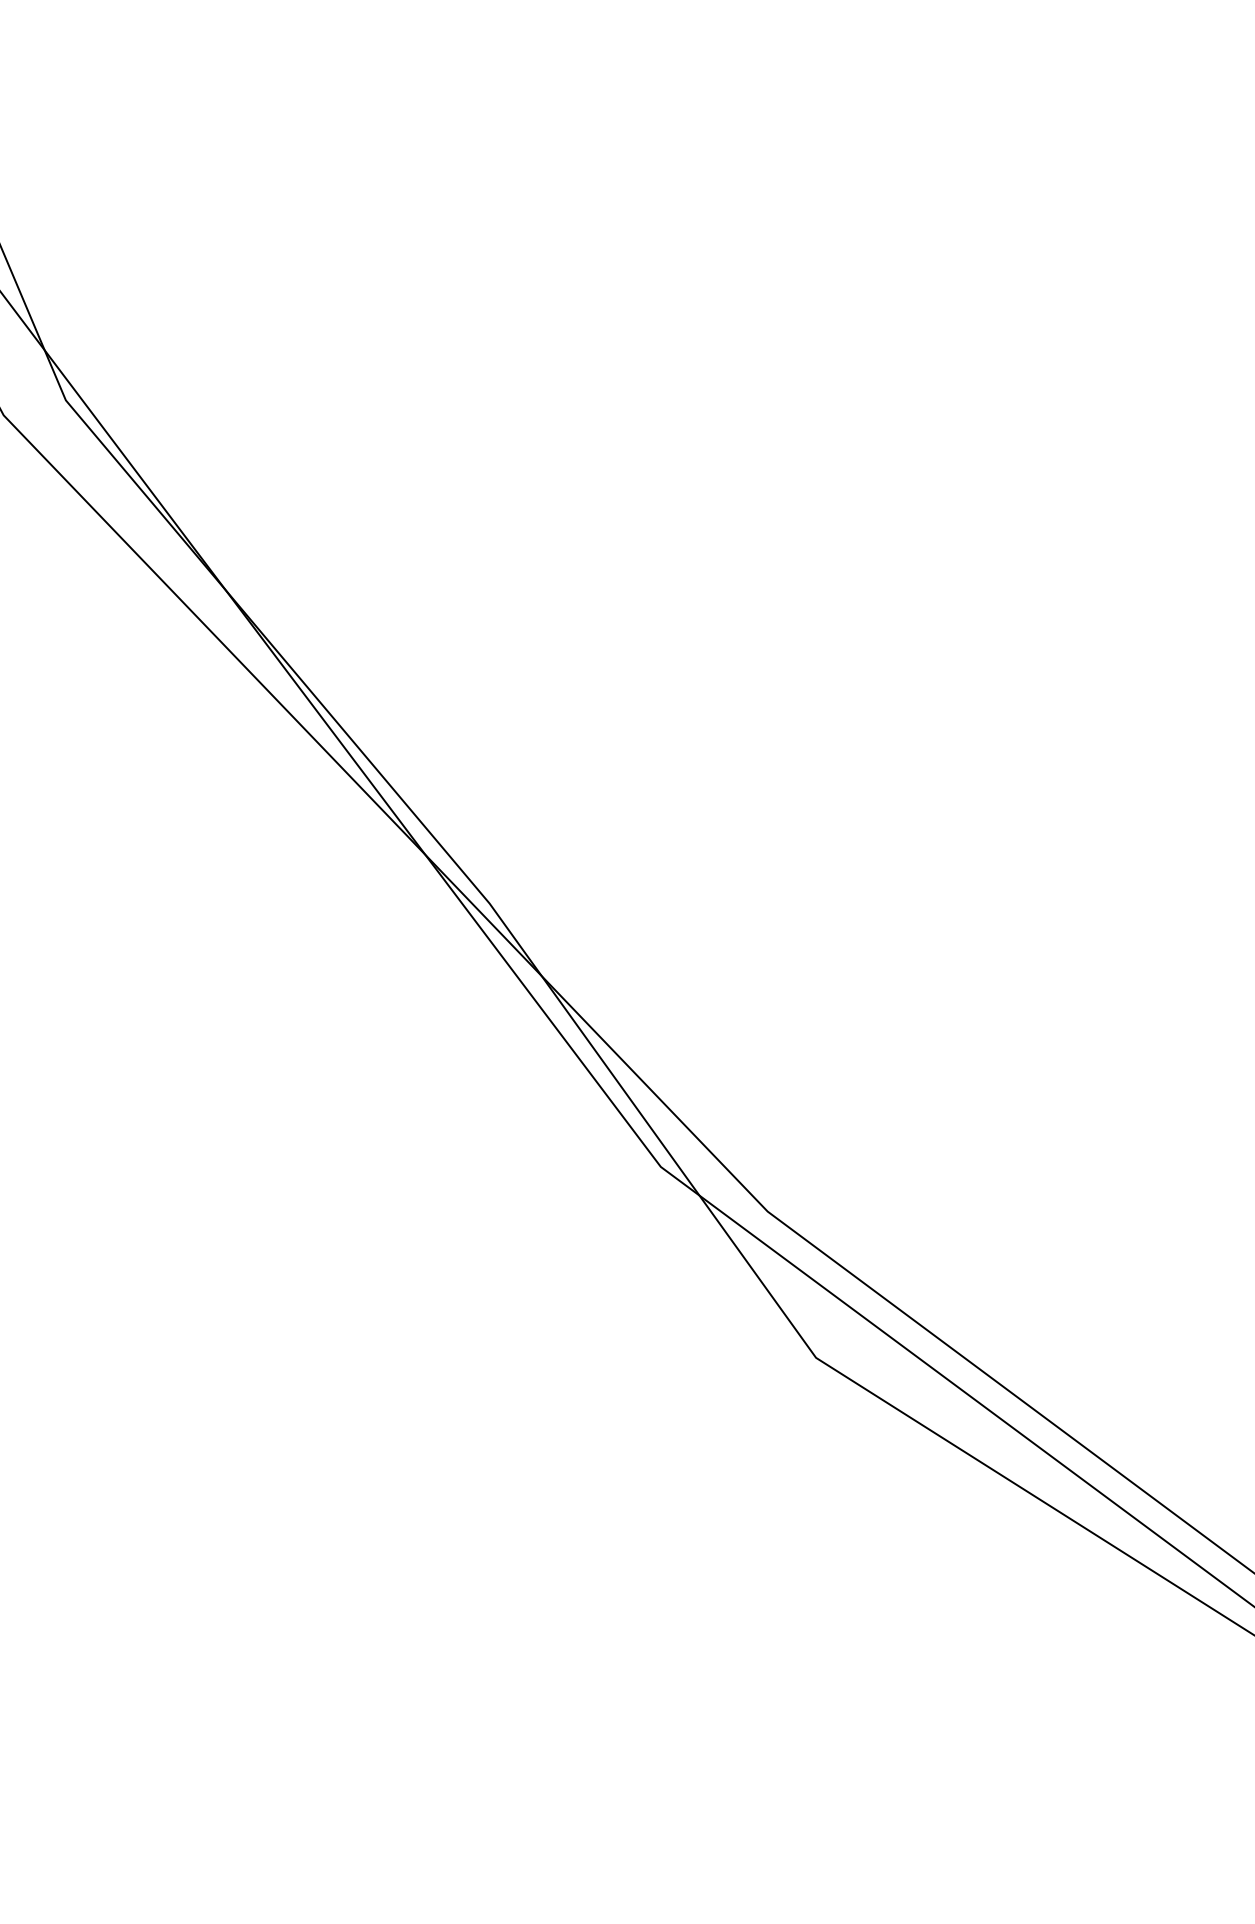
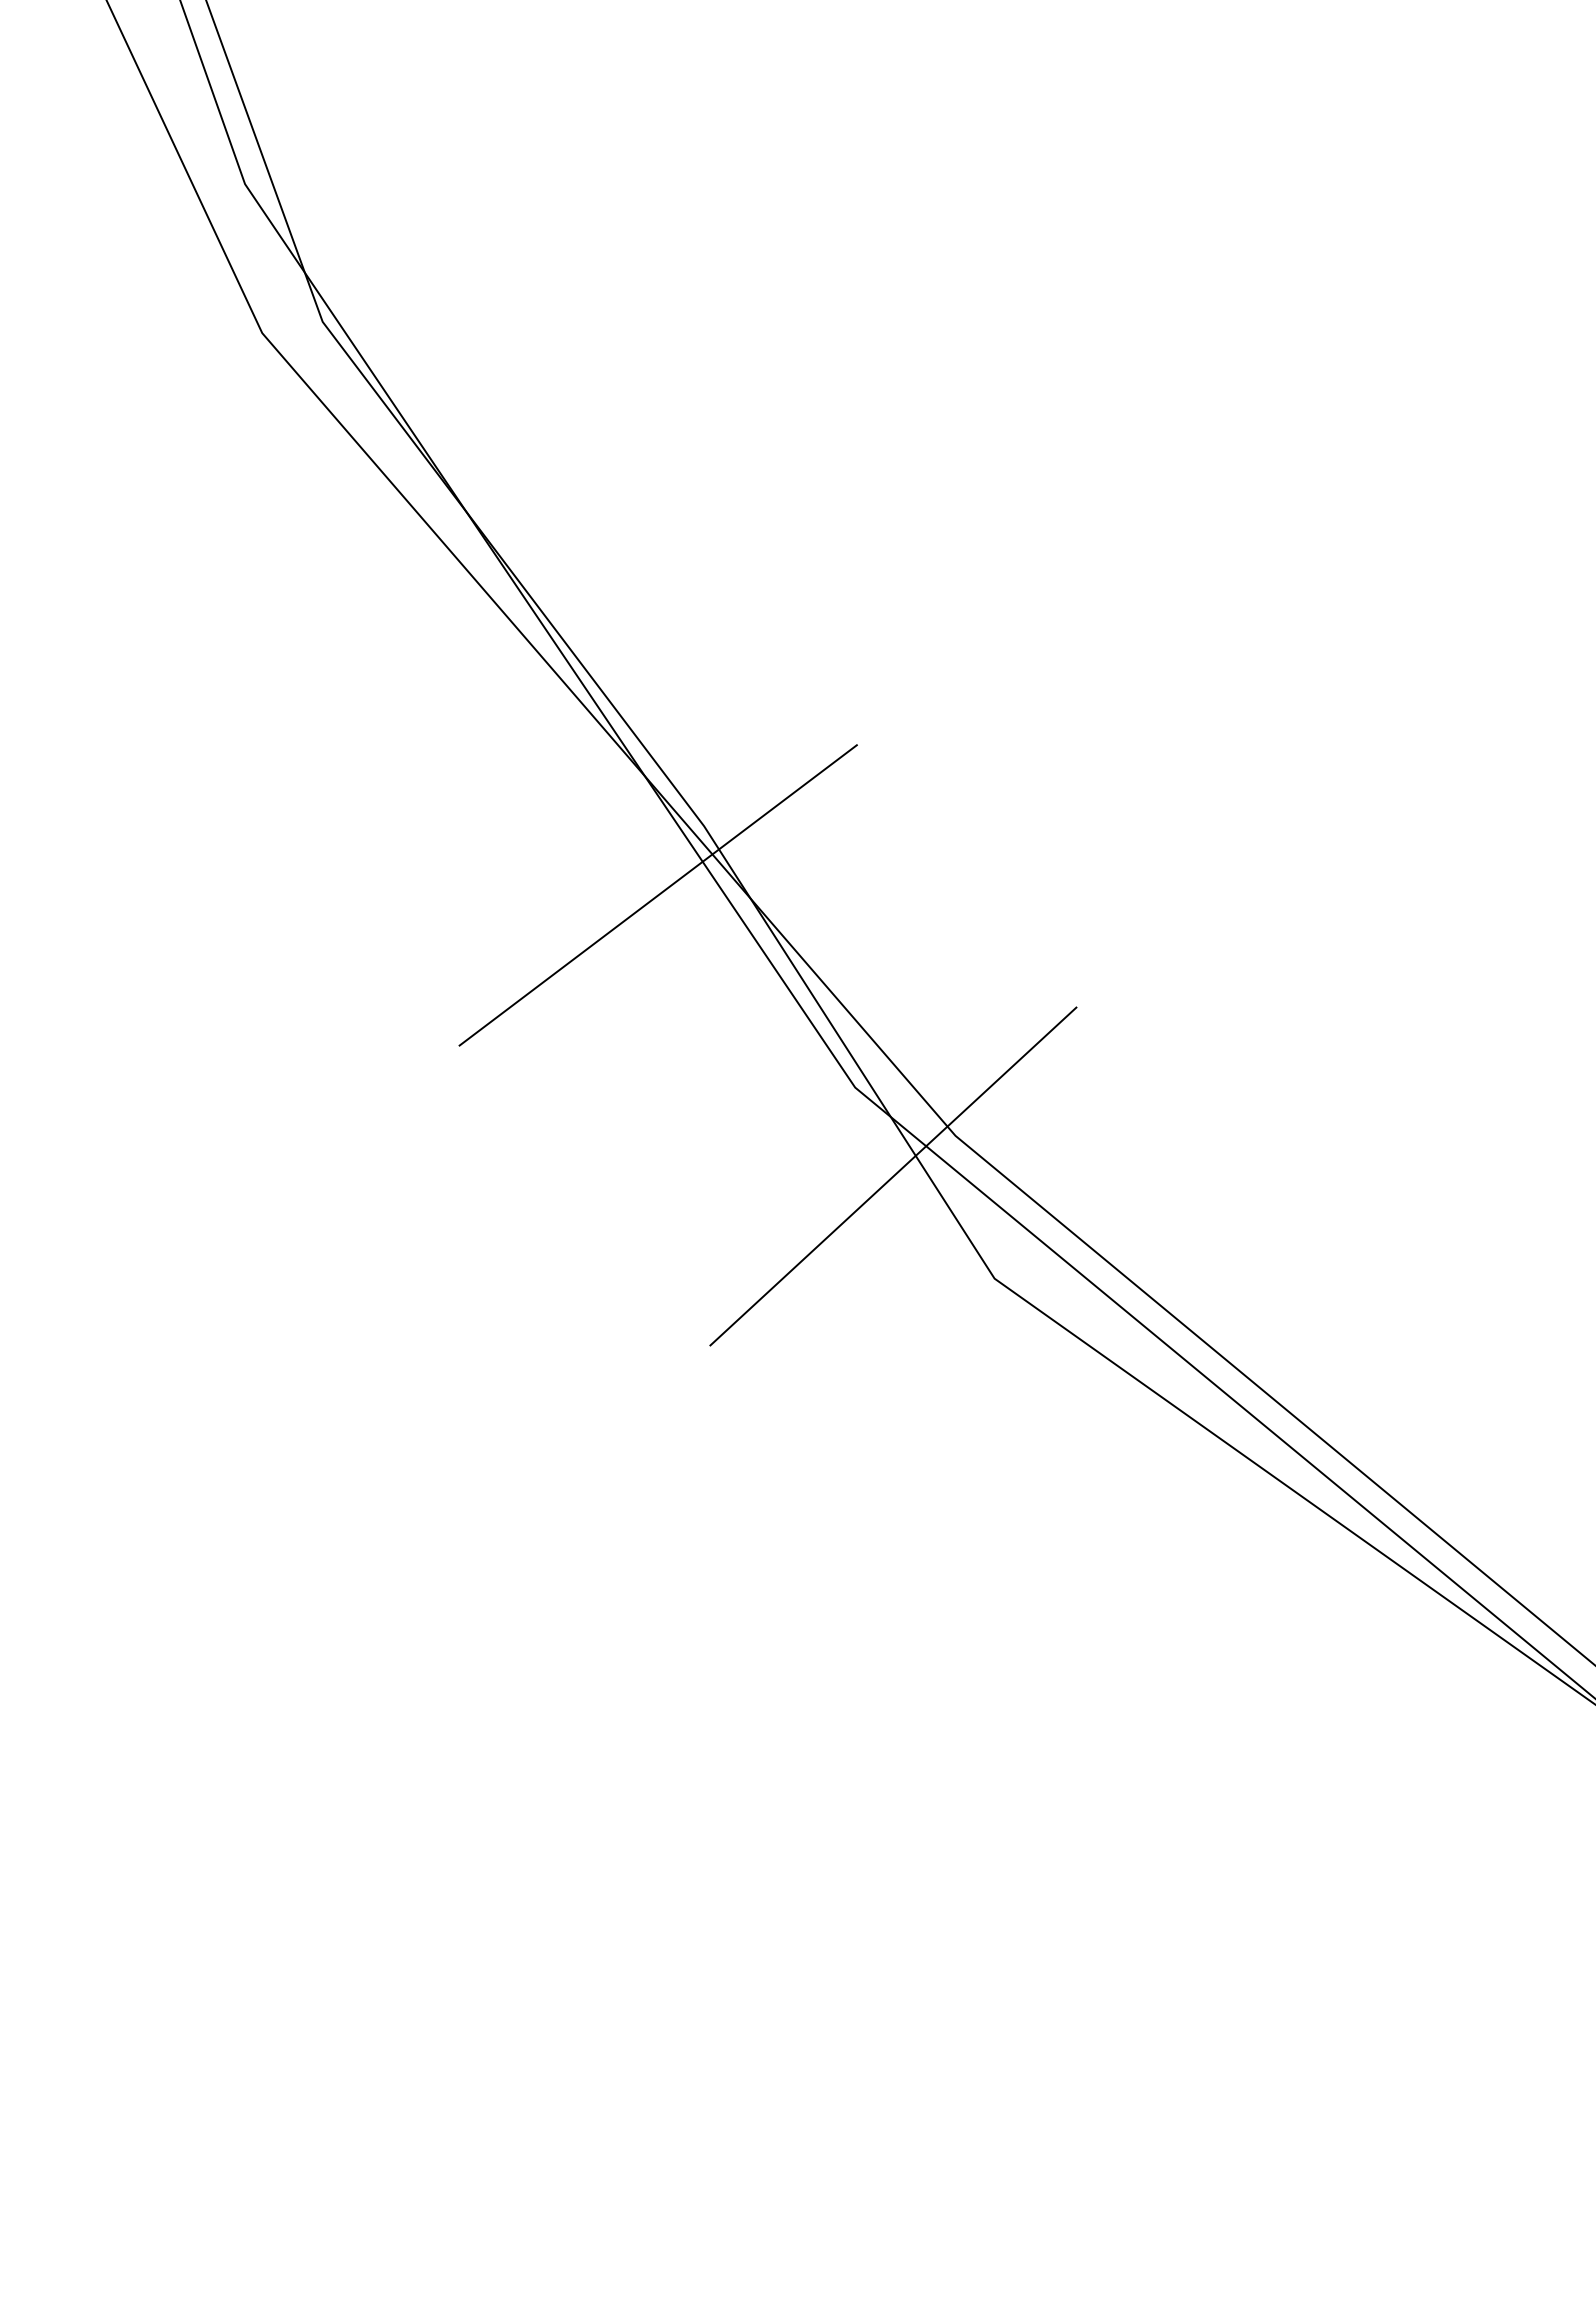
line: (444, 978) -> (657, 895), added
line: (705, 1257) -> (893, 1176), added

